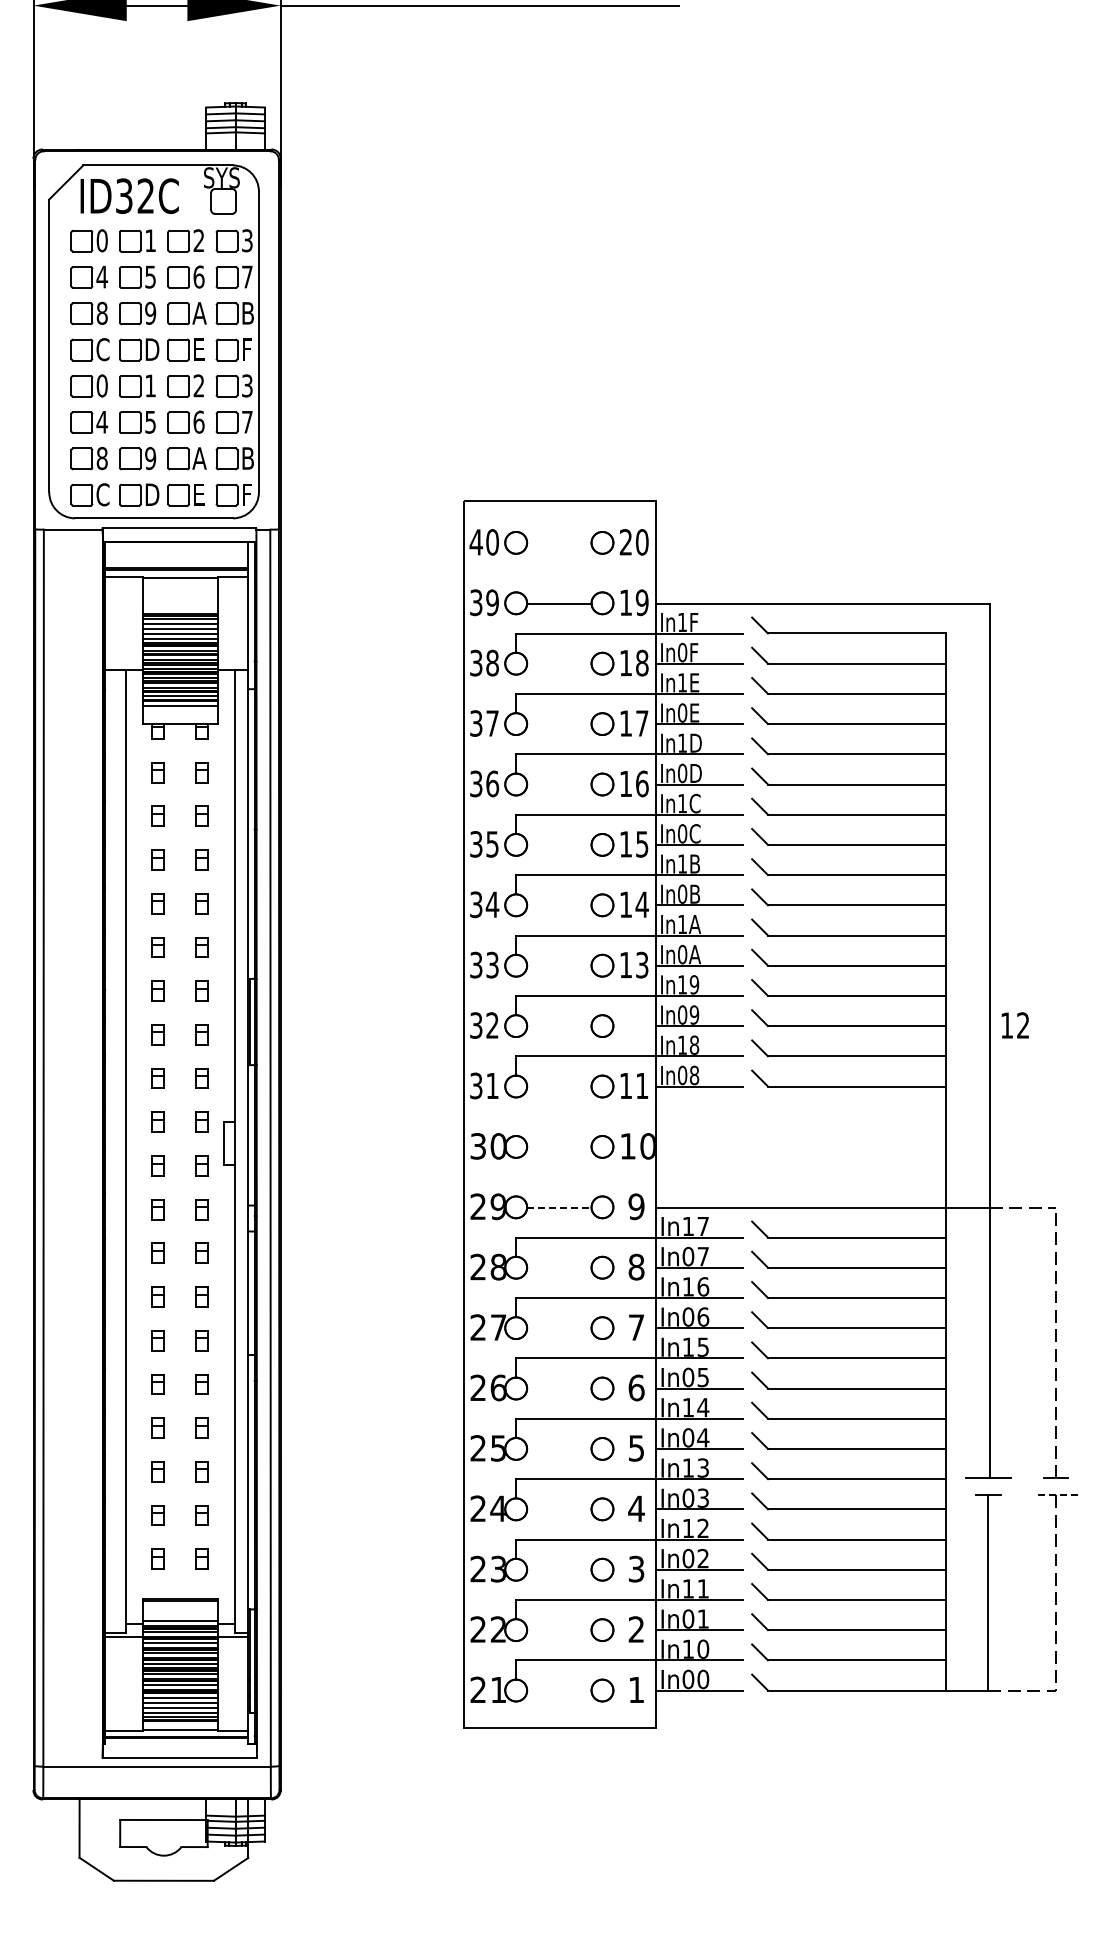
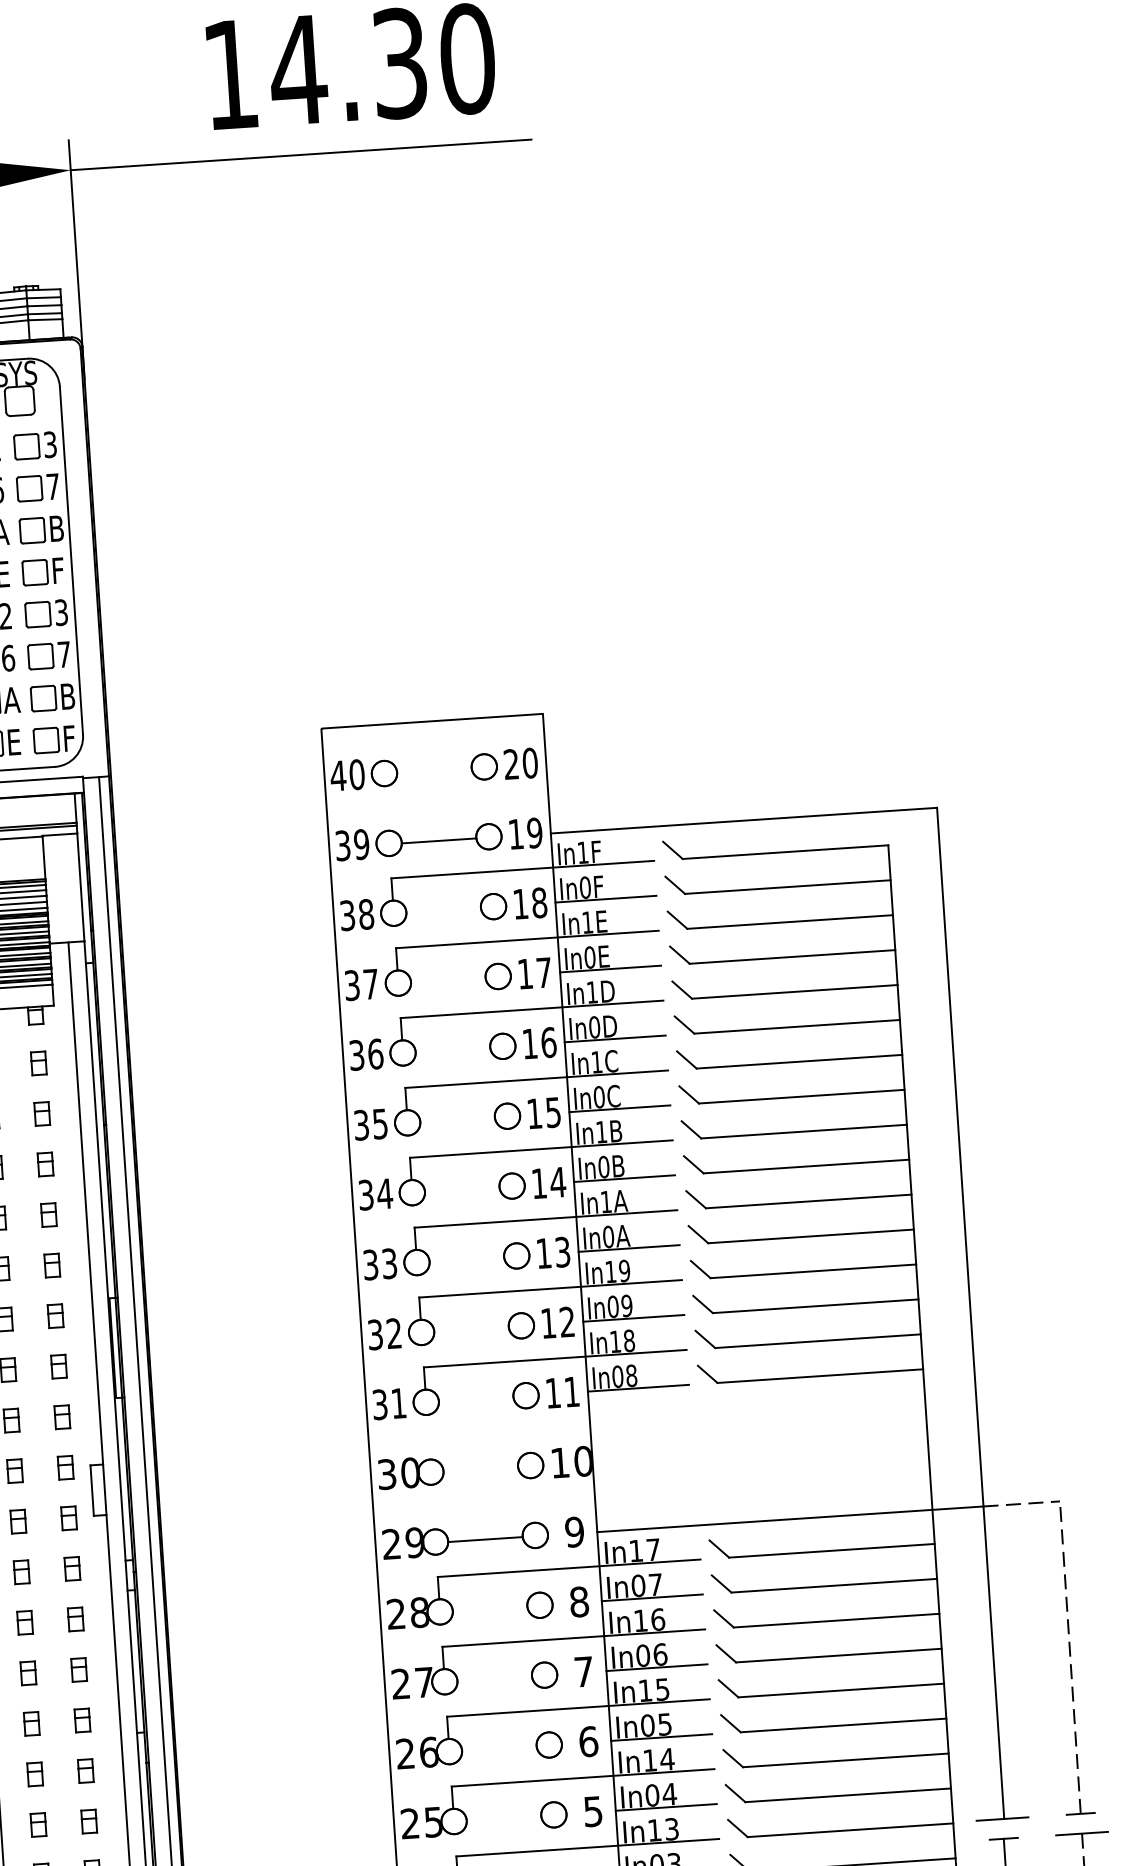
text: (1014, 1025) -> (557, 1322), moved
line: (559, 1208) -> (485, 1540), dashed -> solid
line: (1055, 1495) -> (1081, 1833), dashed -> solid

